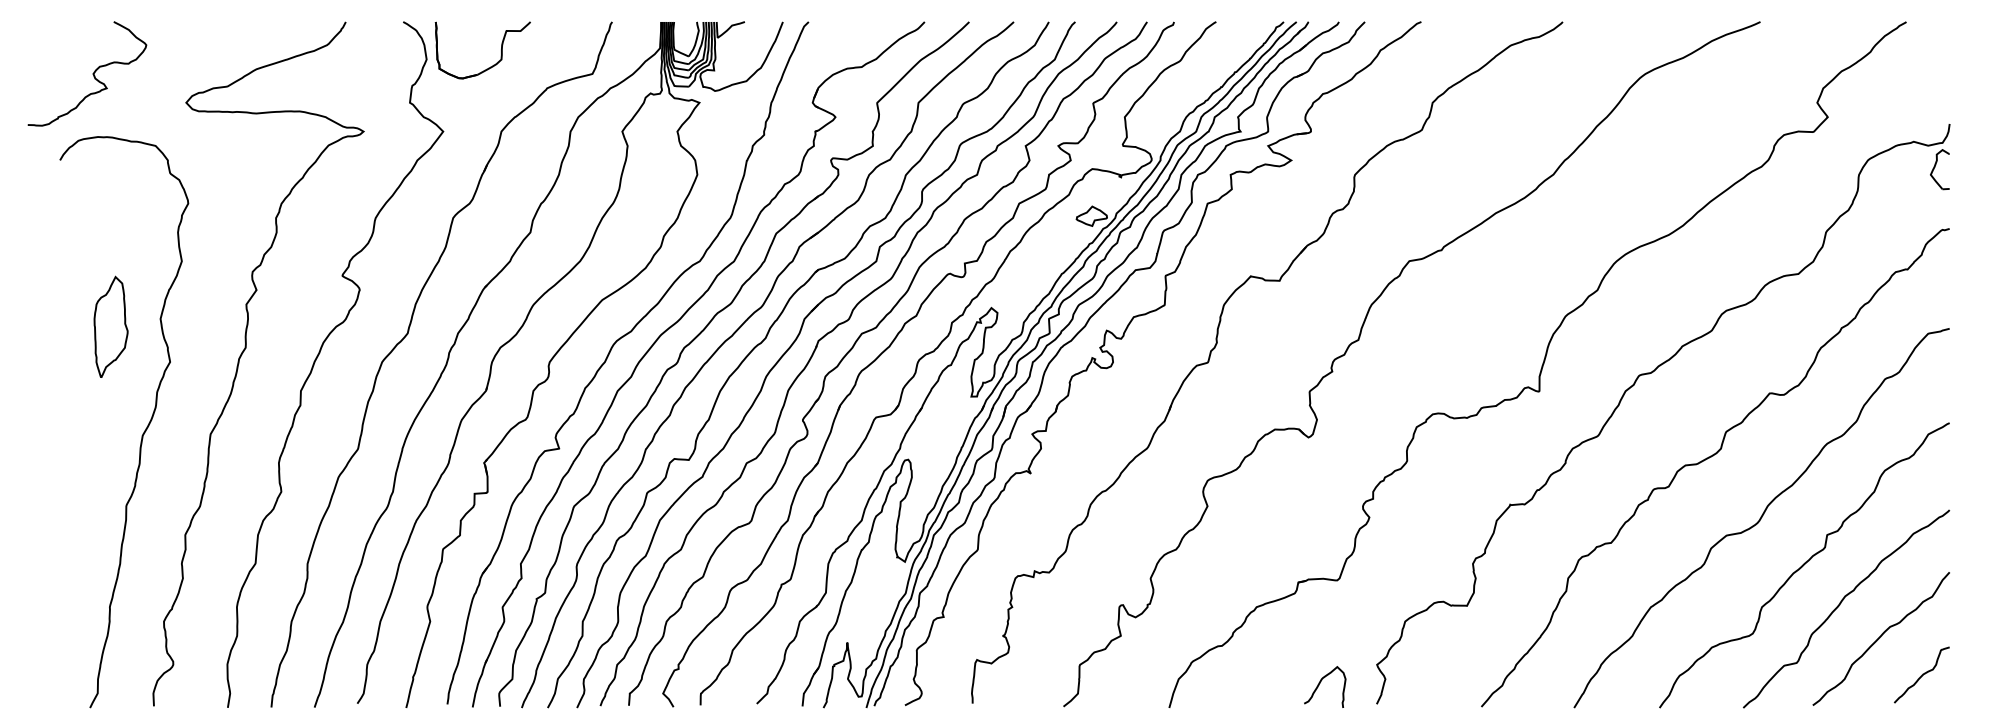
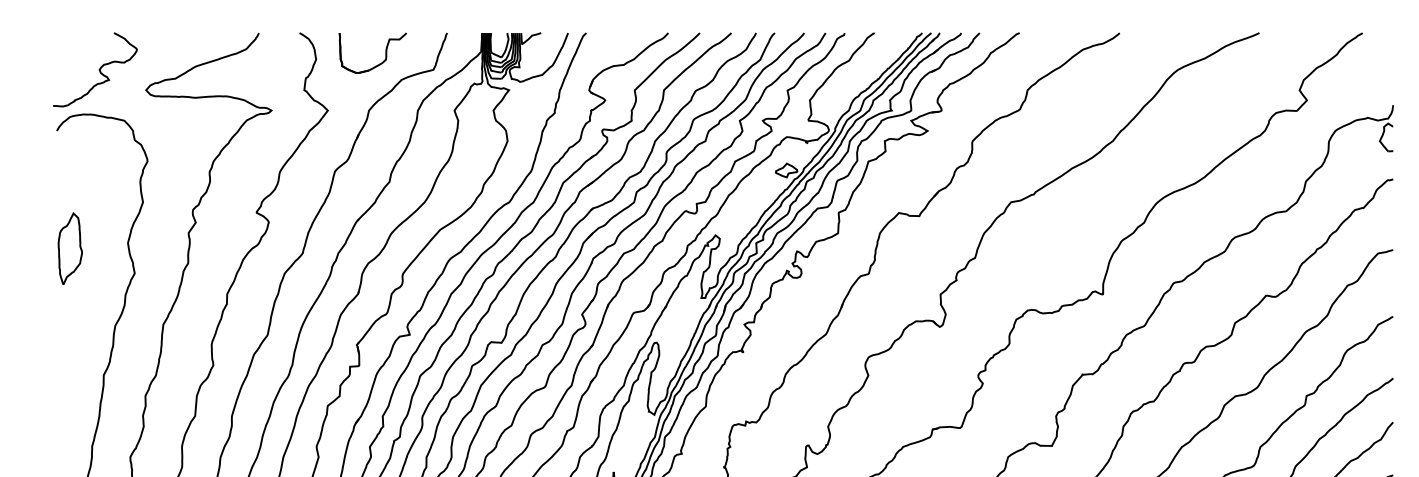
part: (493, 64) -> (380, 63), moved
curve: (92, 73) -> (98, 69), moved
part: (110, 326) -> (69, 248), moved

